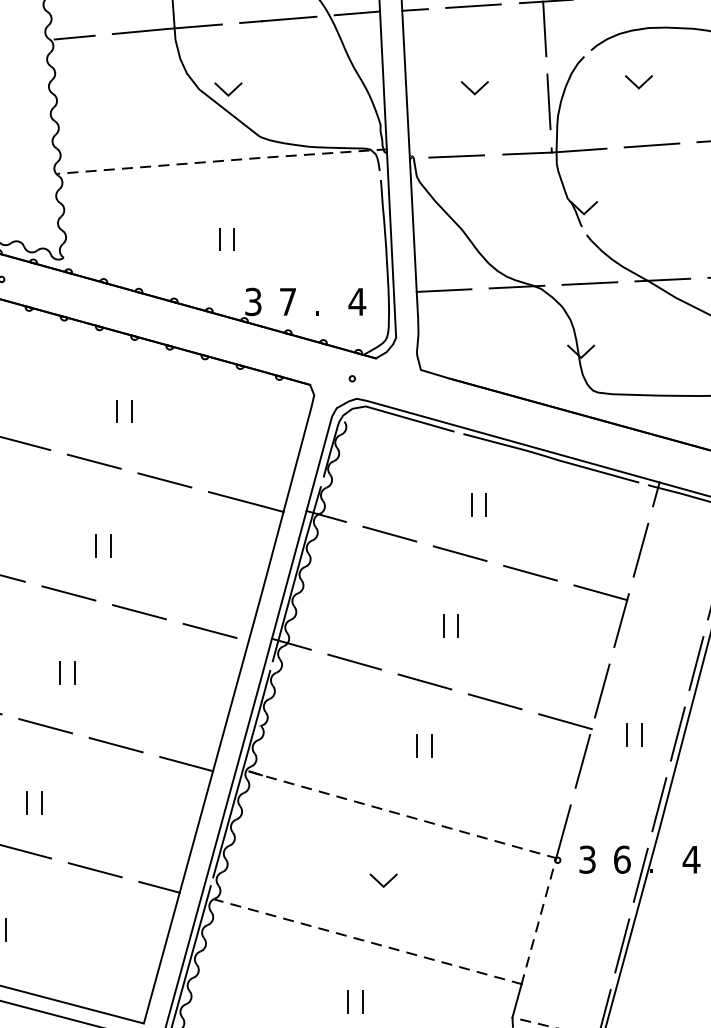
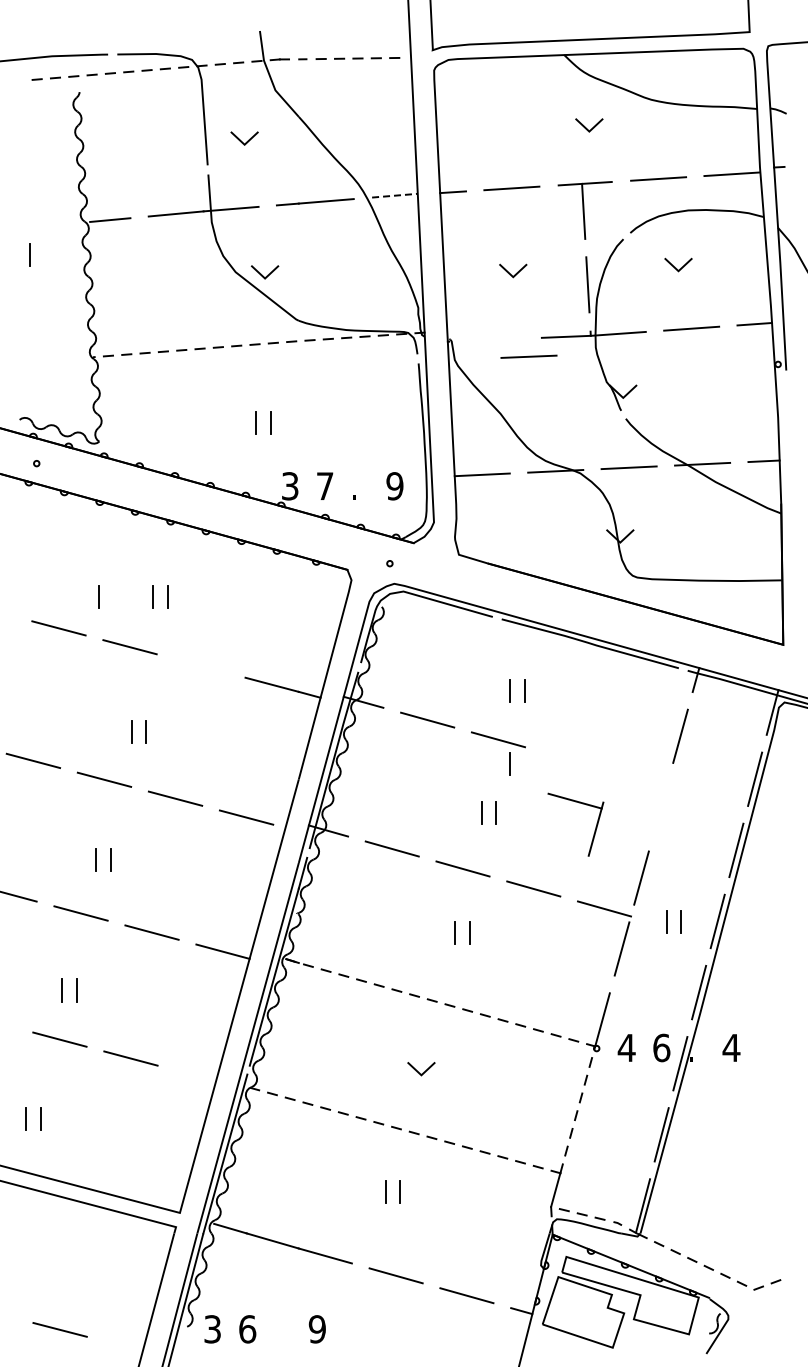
line: (356, 13) -> (394, 195), solid -> dashed
line: (456, 156) -> (528, 356), moved
text: (356, 302) -> (394, 486), 4 -> 9
line: (62, 411) -> (98, 596), added
line: (164, 479) -> (200, 665), removed
line: (529, 573) -> (568, 759), removed
line: (471, 577) -> (509, 763), added
part: (620, 621) -> (594, 830), moved
text: (587, 859) -> (626, 1047), 3 -> 4
line: (159, 887) -> (195, 1075), removed

